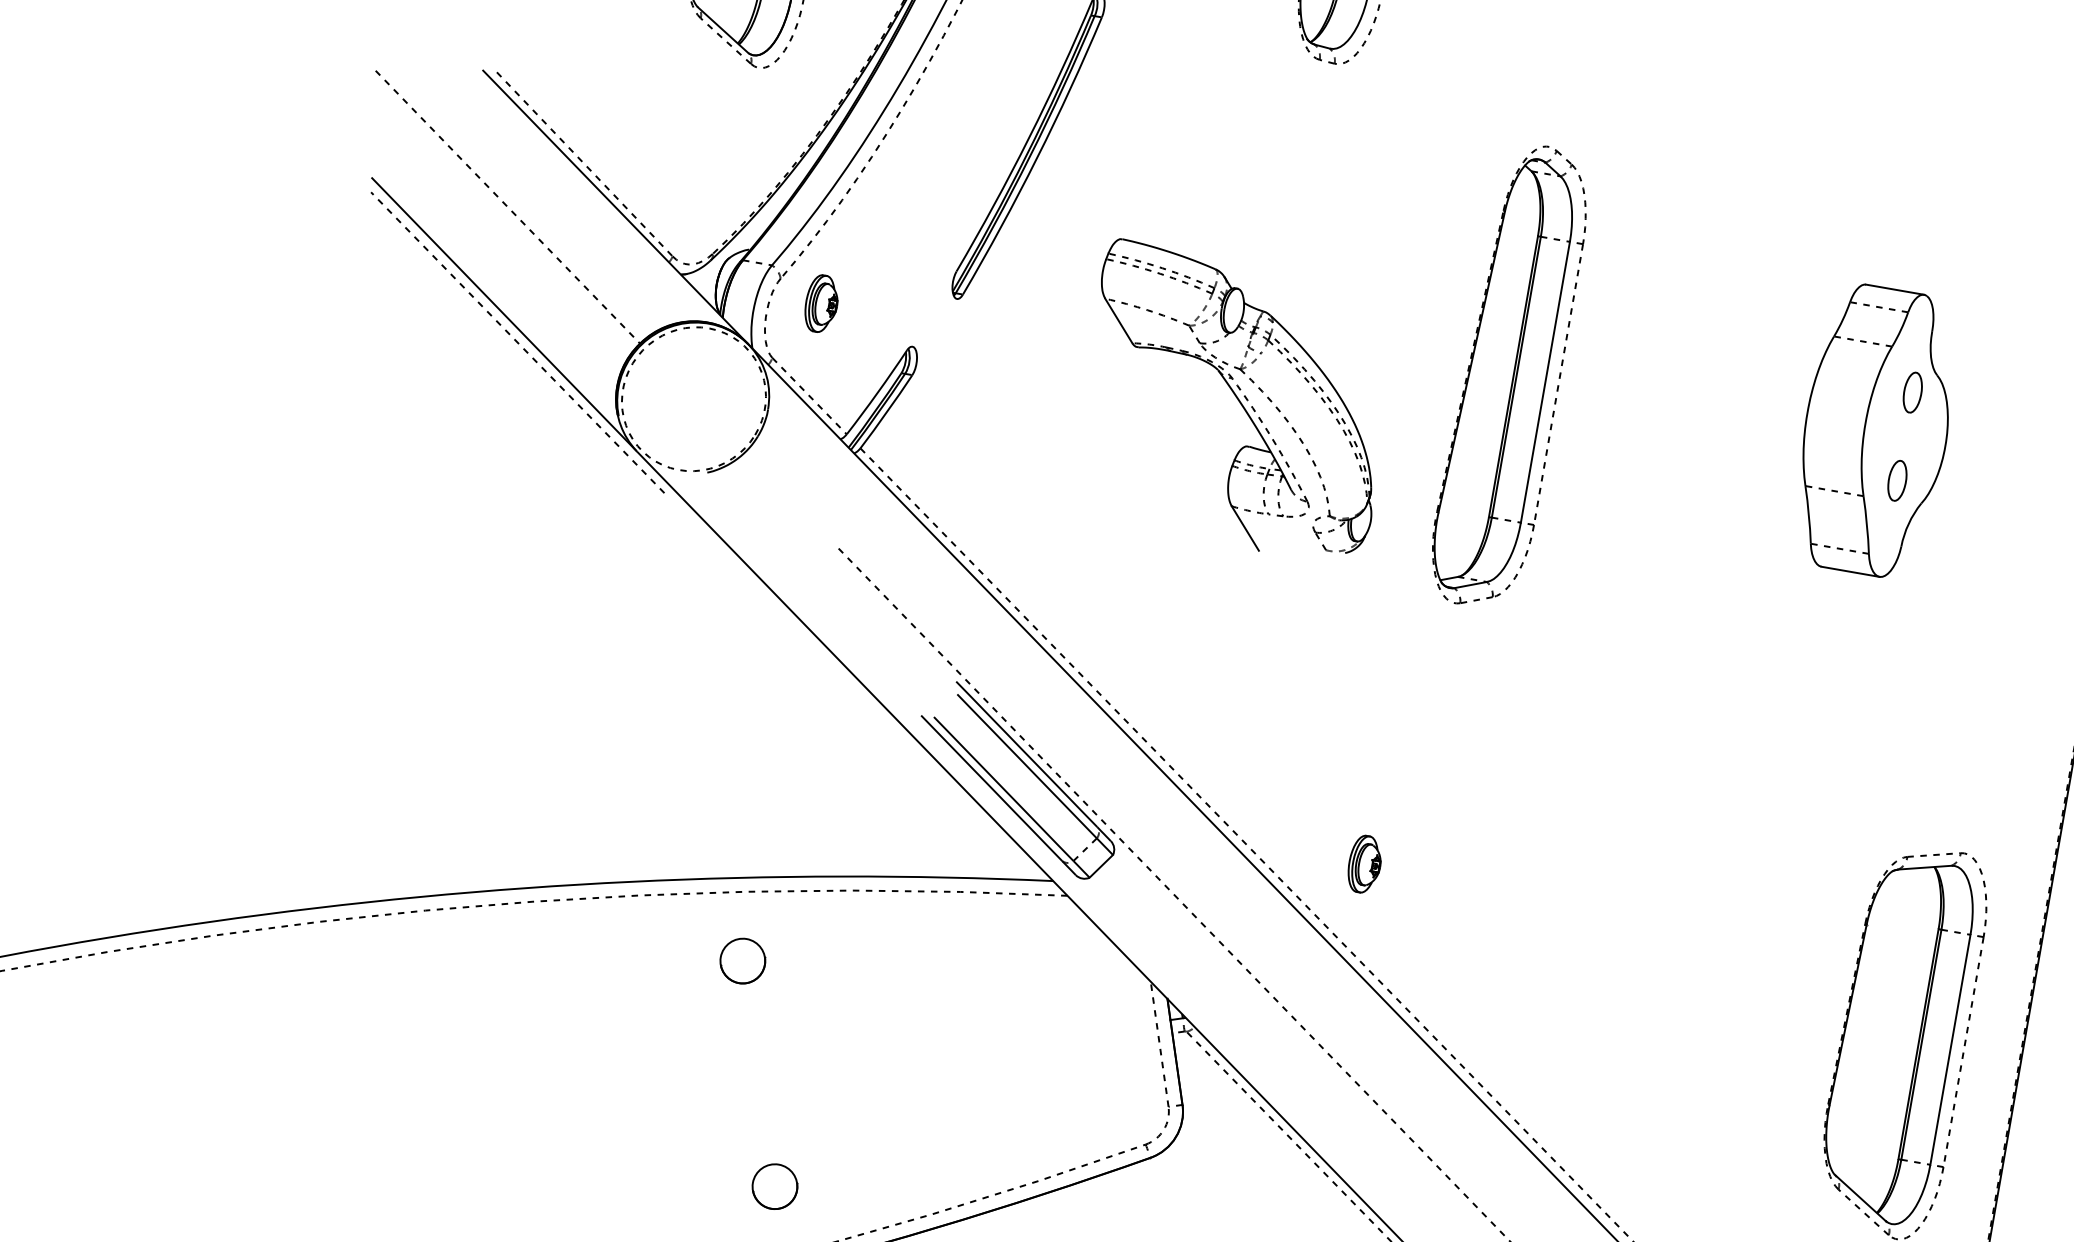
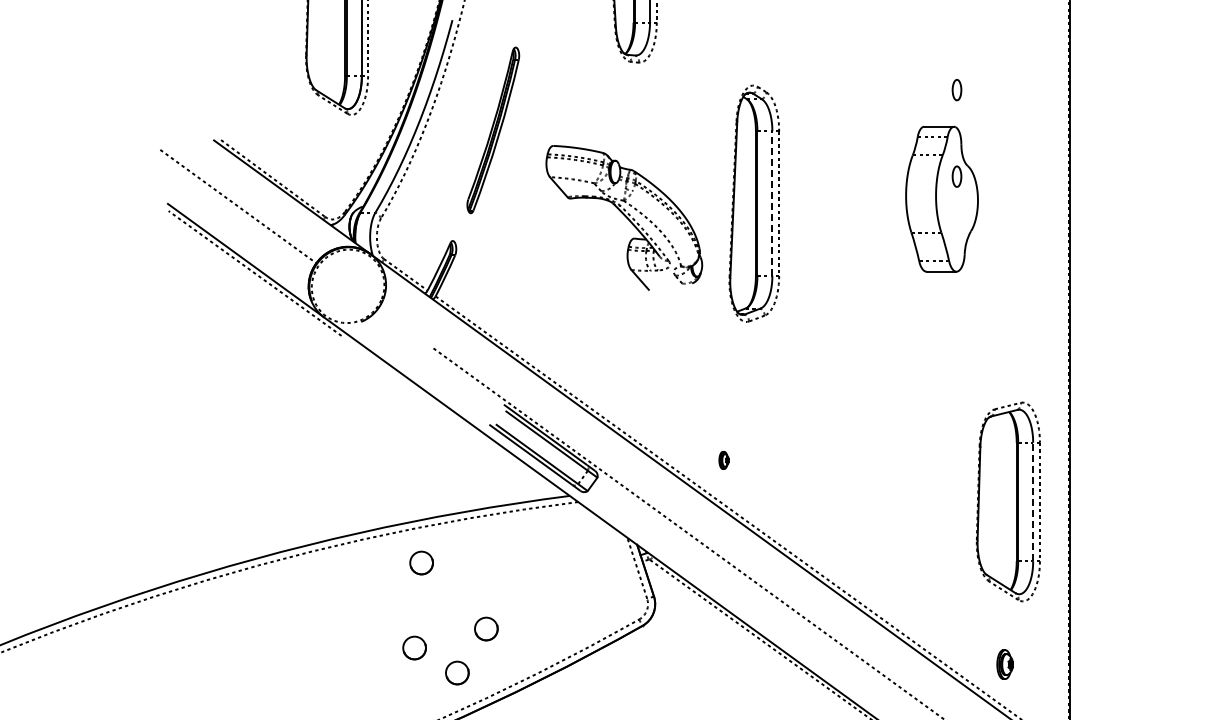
part: (821, 303) -> (403, 227), removed
line: (1545, 382) -> (772, 203), solid -> dashed
part: (1236, 402) -> (624, 217), moved
part: (1896, 481) -> (956, 90), moved
part: (1363, 864) -> (723, 460), size x0.6
line: (1951, 1048) -> (1033, 501), solid -> dashed
part: (846, 1110) -> (486, 628), added
part: (700, 1122) -> (414, 647), added

